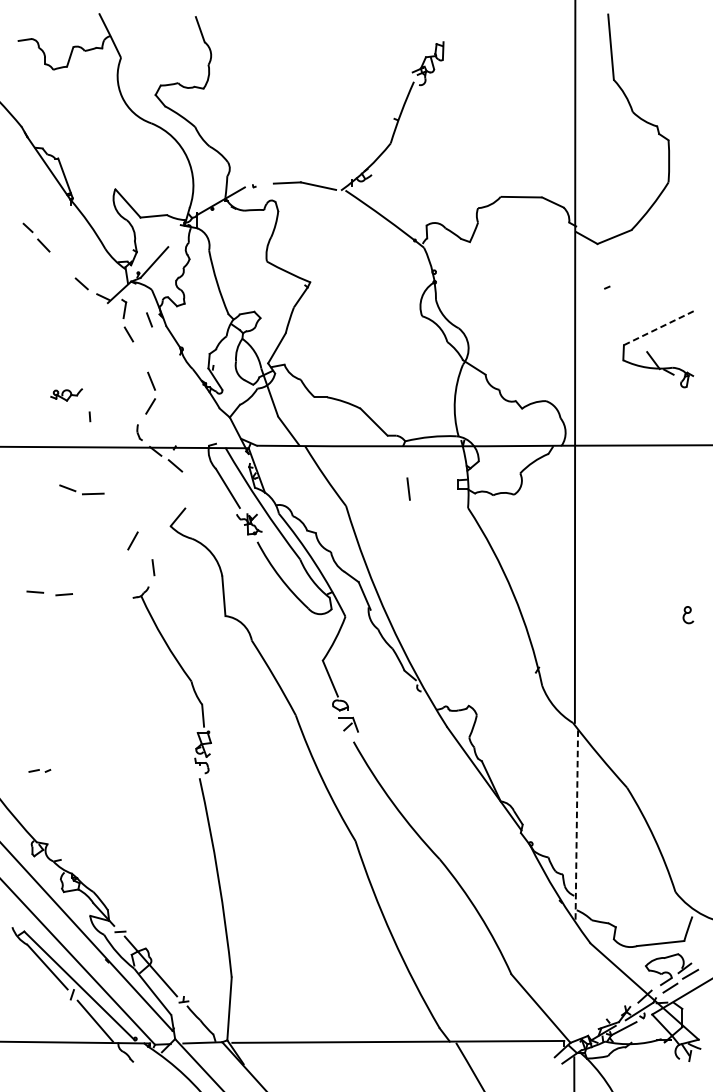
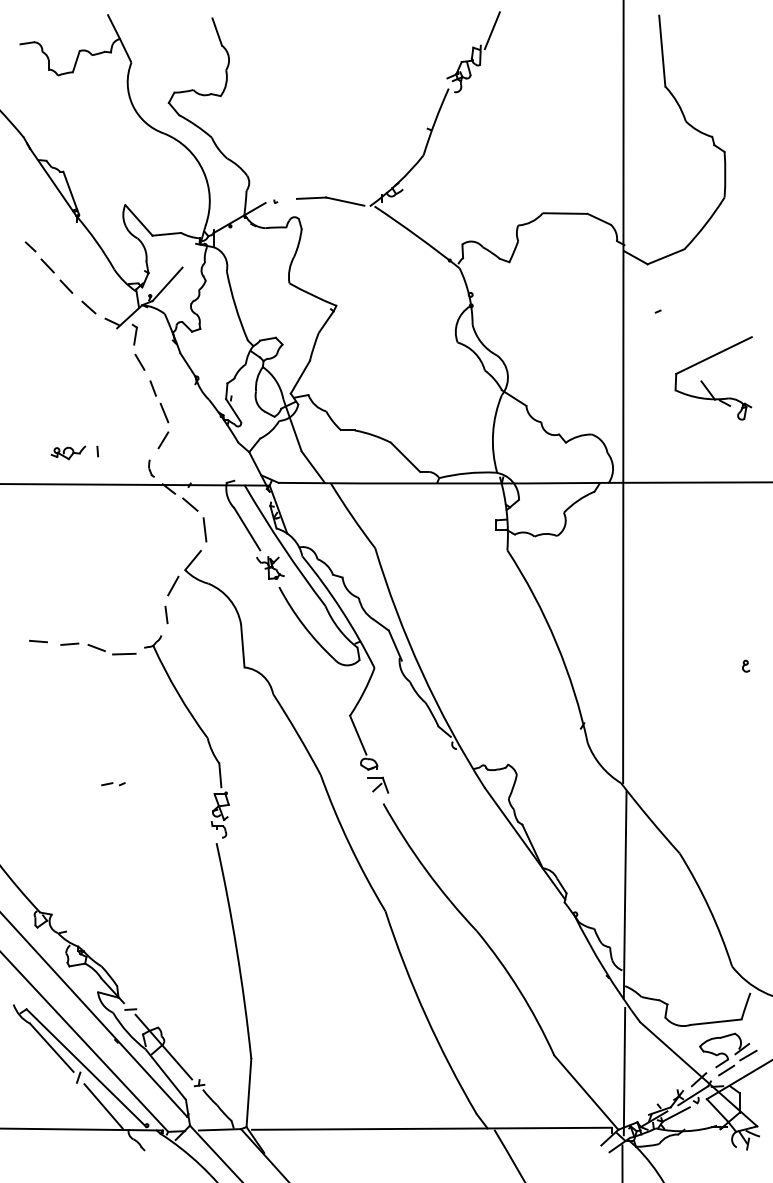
line: (453, 28) -> (491, 30), added
line: (61, 264) -> (66, 286), added
line: (148, 319) -> (152, 388), moved
line: (658, 328) -> (713, 355), dashed -> solid
part: (66, 394) -> (68, 452), moved
line: (408, 488) -> (204, 529), moved
part: (81, 489) -> (111, 649), moved
line: (133, 540) -> (173, 585), moved
part: (688, 614) -> (746, 665), size x0.62
part: (39, 771) -> (113, 784), moved
line: (577, 826) -> (625, 895), dashed -> solid
line: (576, 989) -> (624, 1071), added

